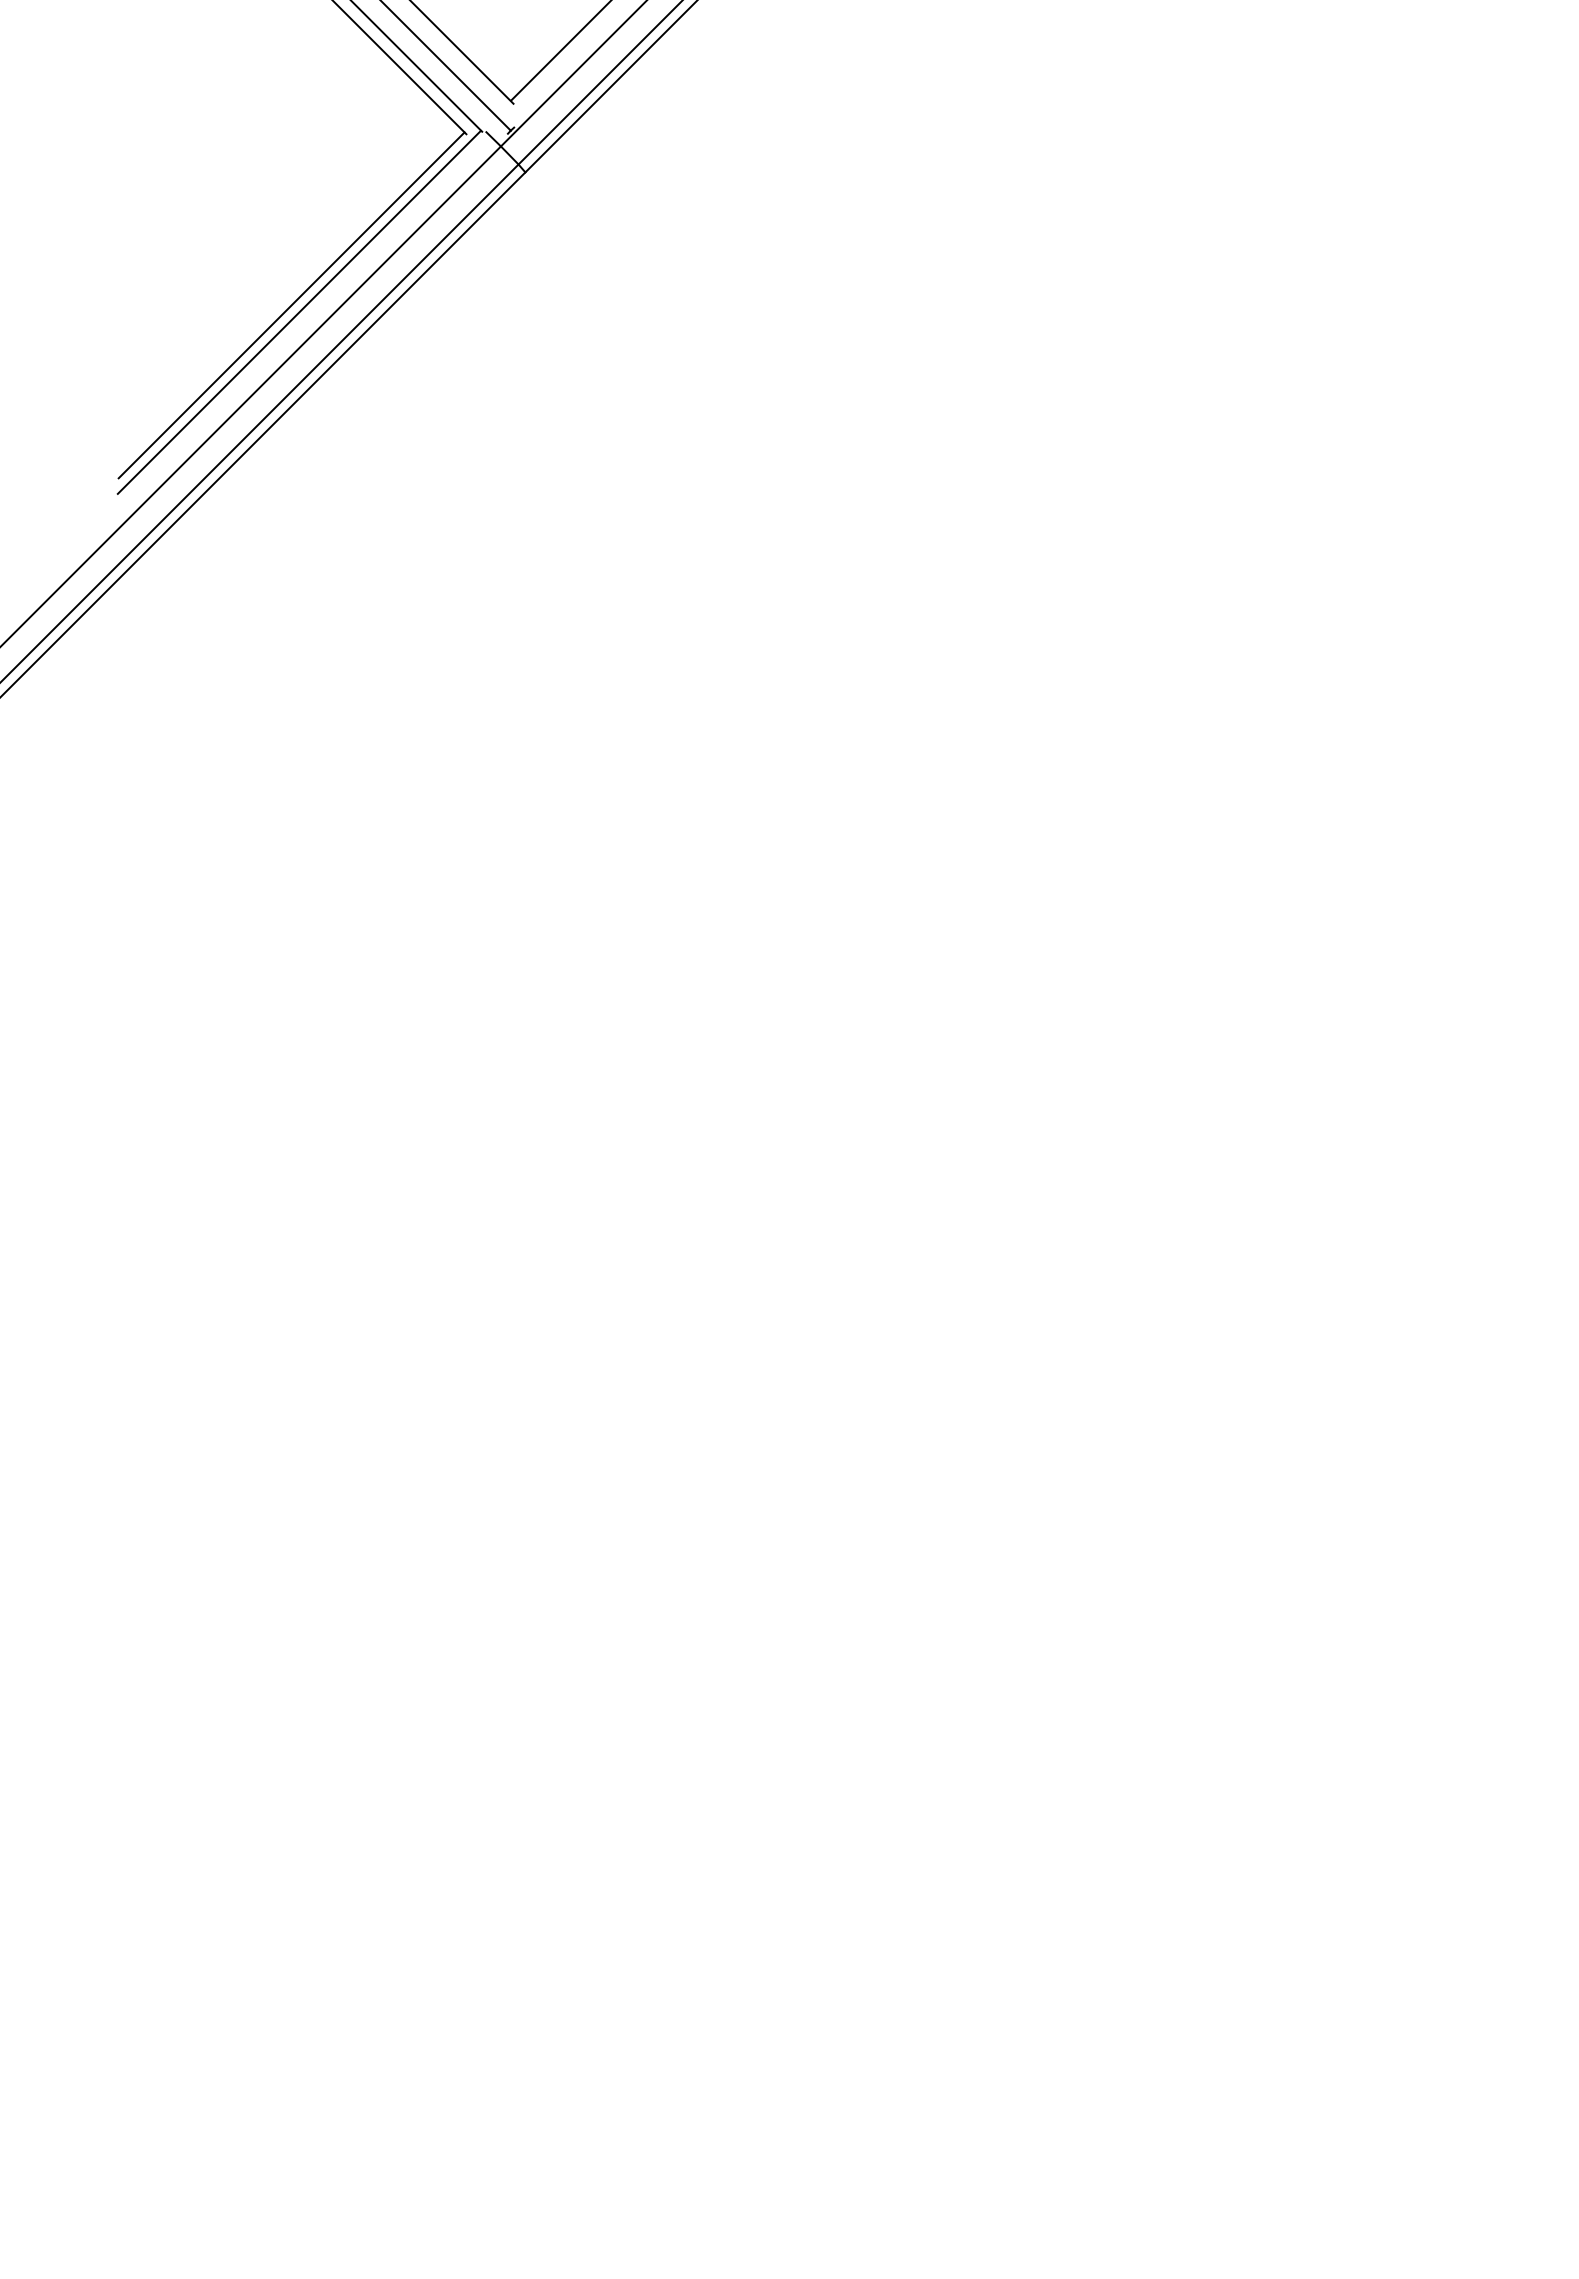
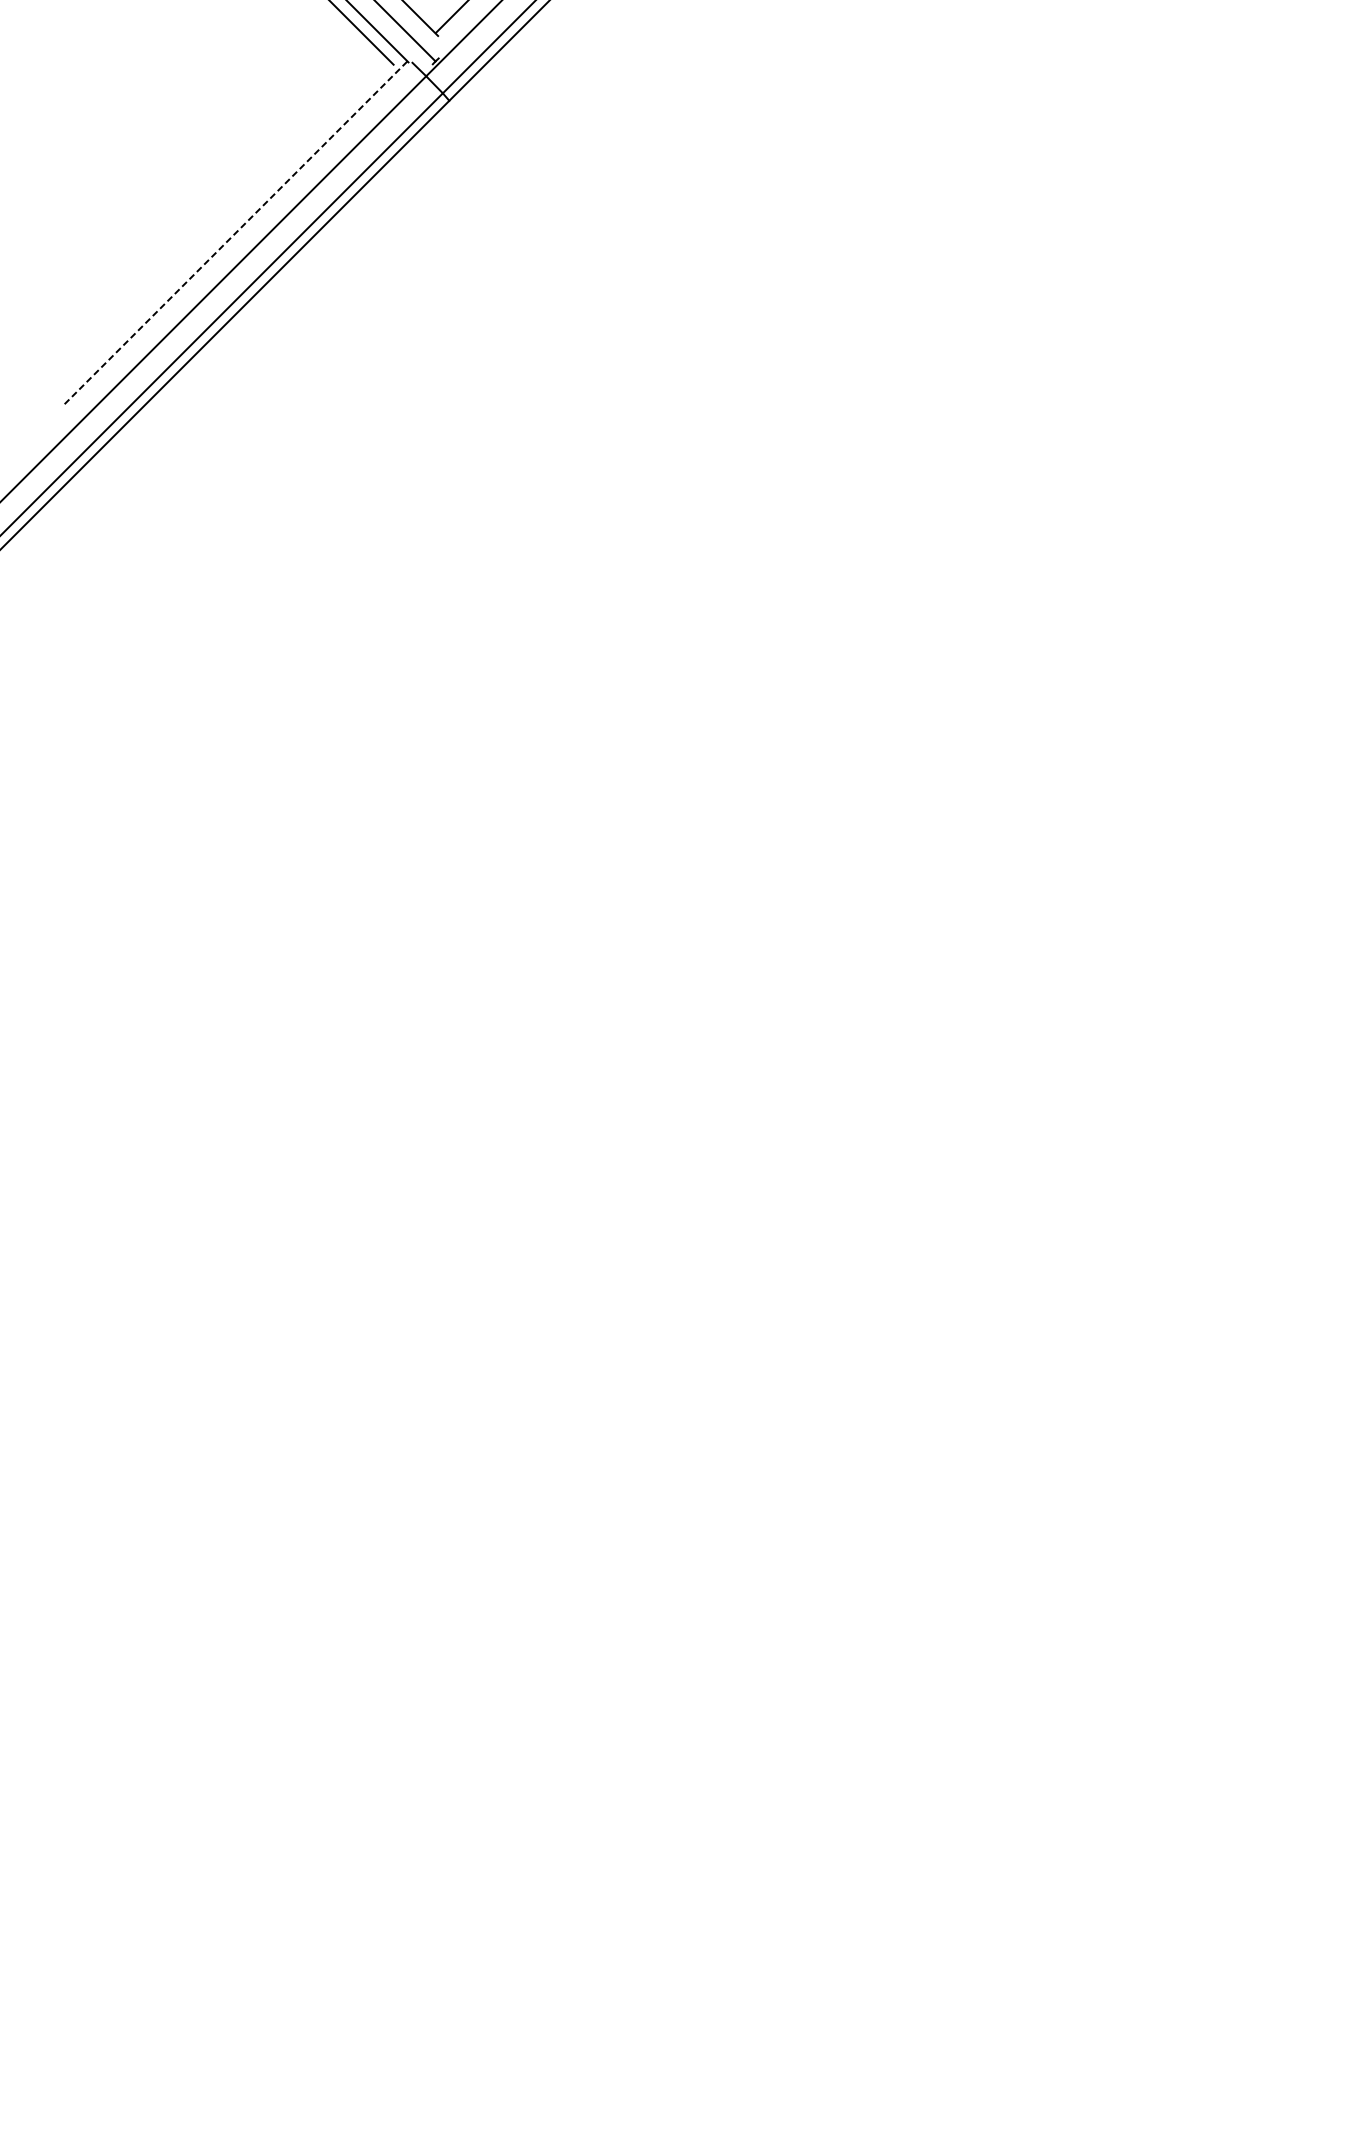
line: (291, 305) -> (228, 226), removed
line: (299, 312) -> (235, 233), solid -> dashed

